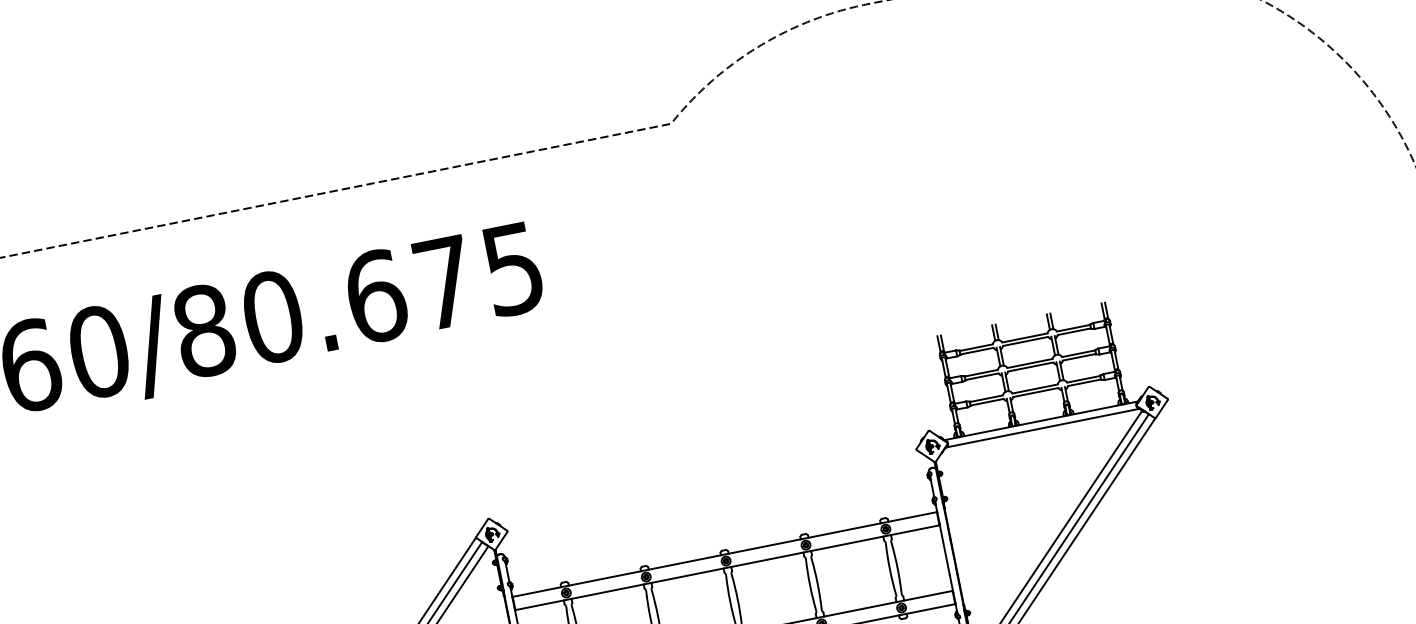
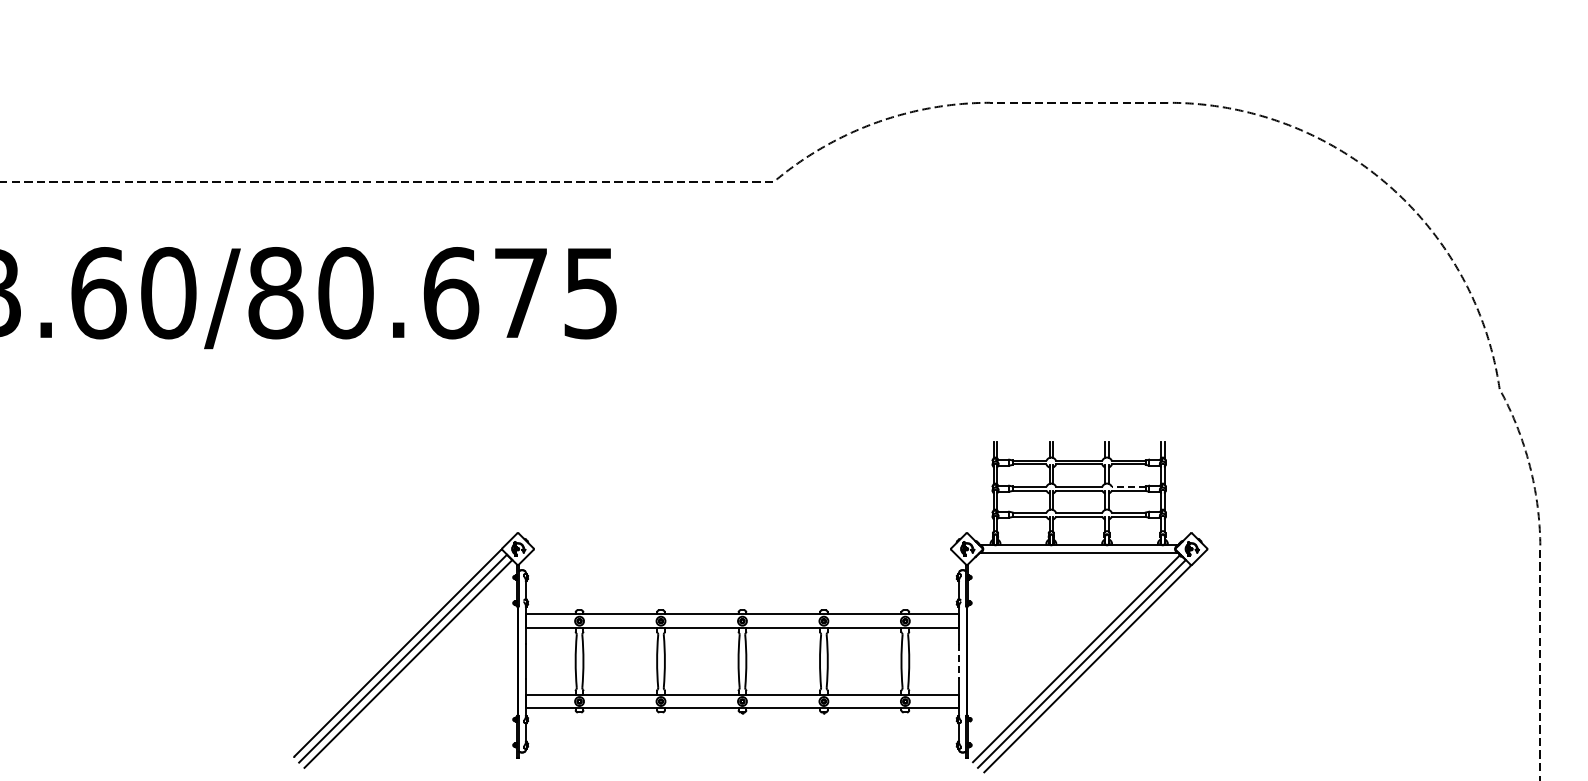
line: (1078, 353) -> (1128, 486), solid -> dashed
line: (946, 558) -> (959, 661), solid -> dashed

